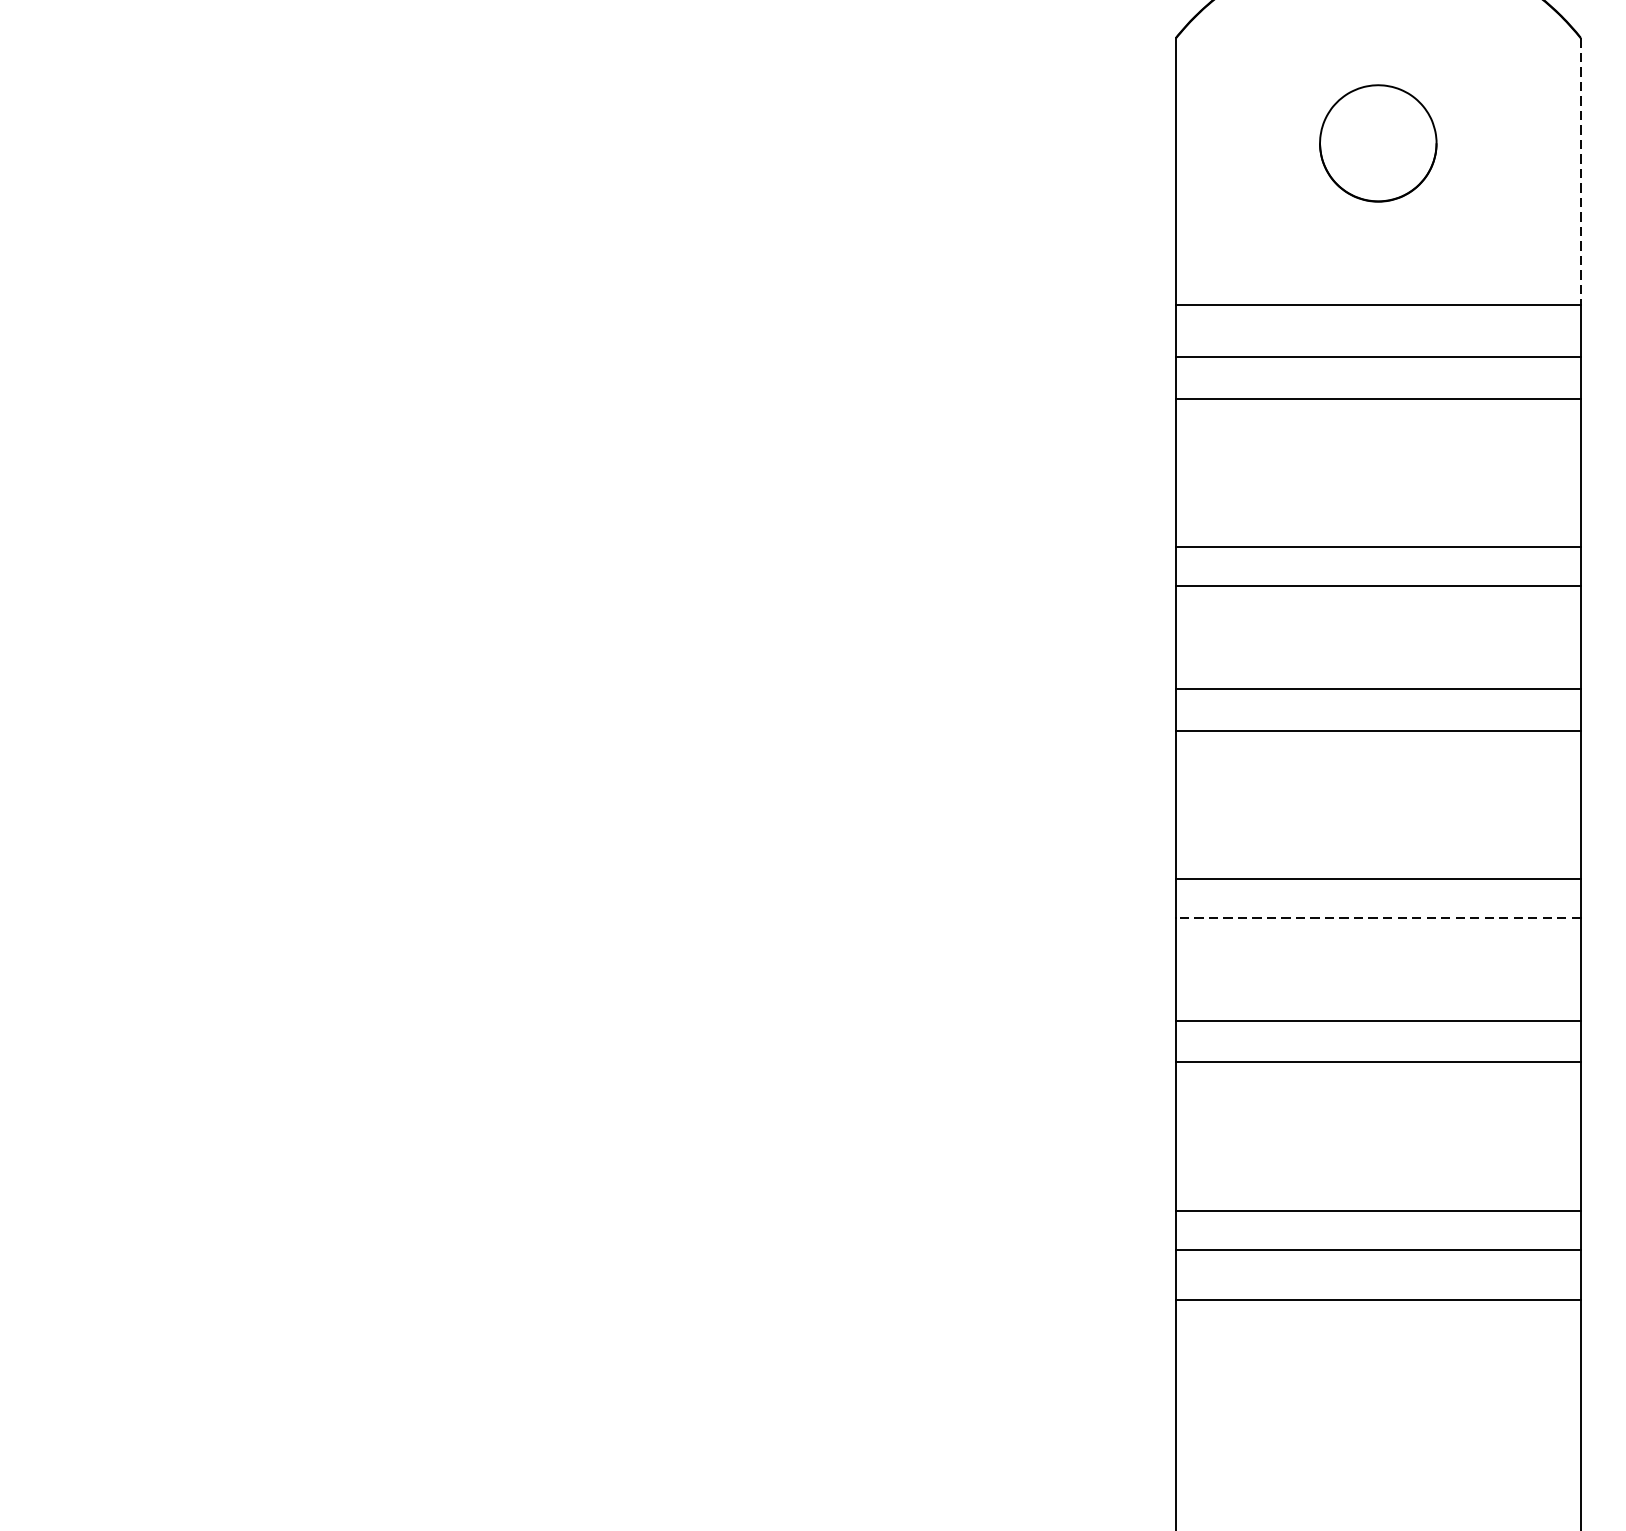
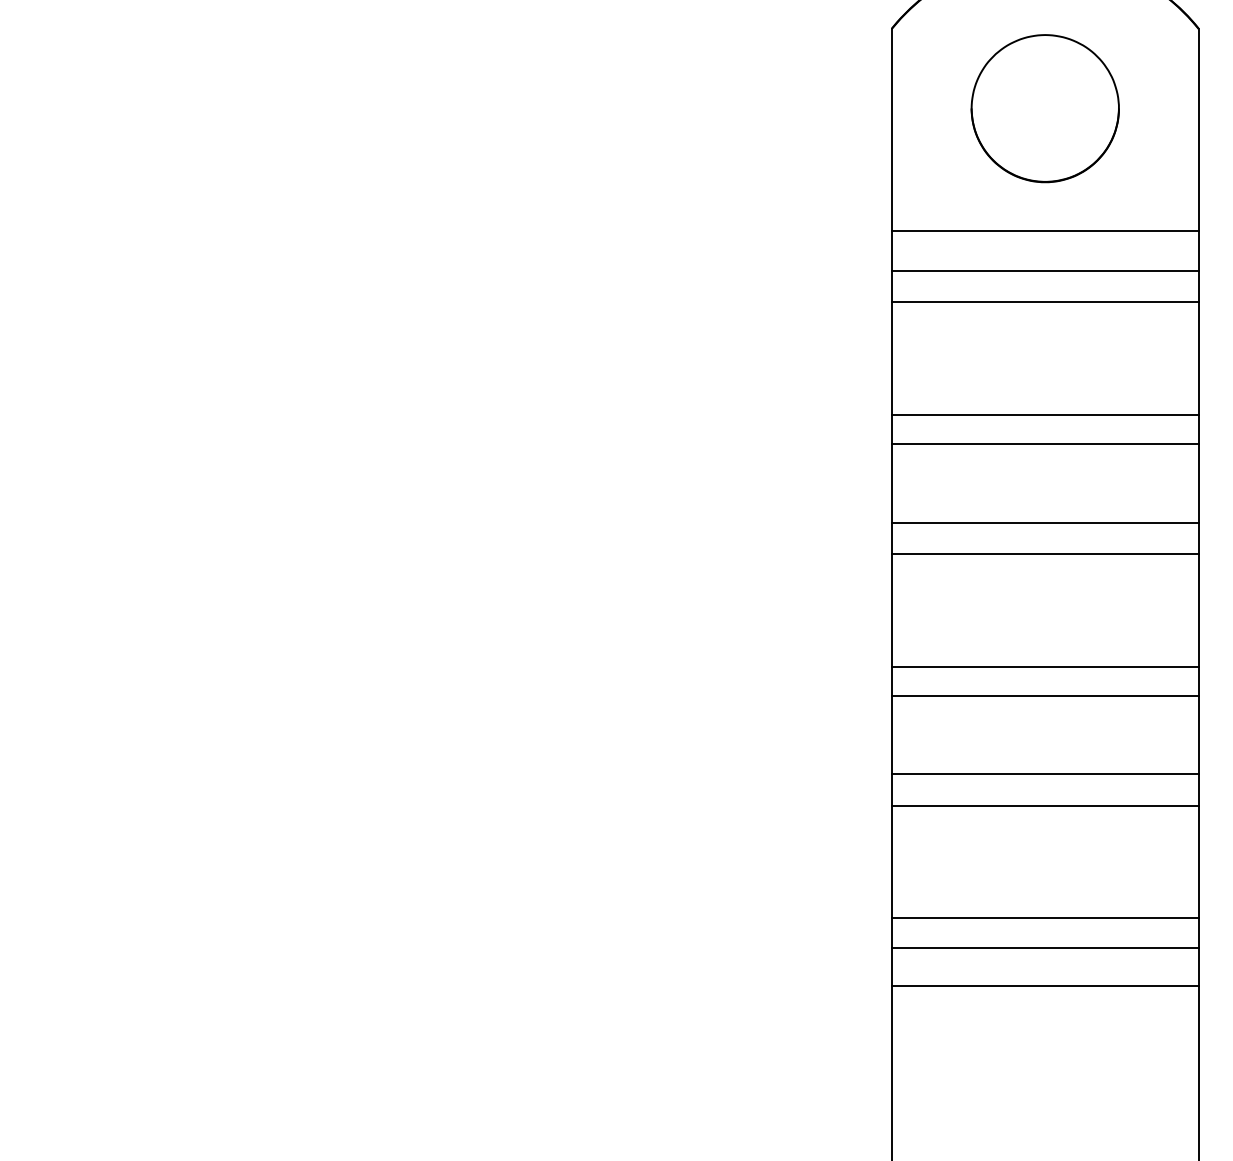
part: (1377, 143) -> (1044, 108), size x1.67
line: (1580, 172) -> (1198, 130), dashed -> solid
line: (1377, 918) -> (1044, 696), dashed -> solid

